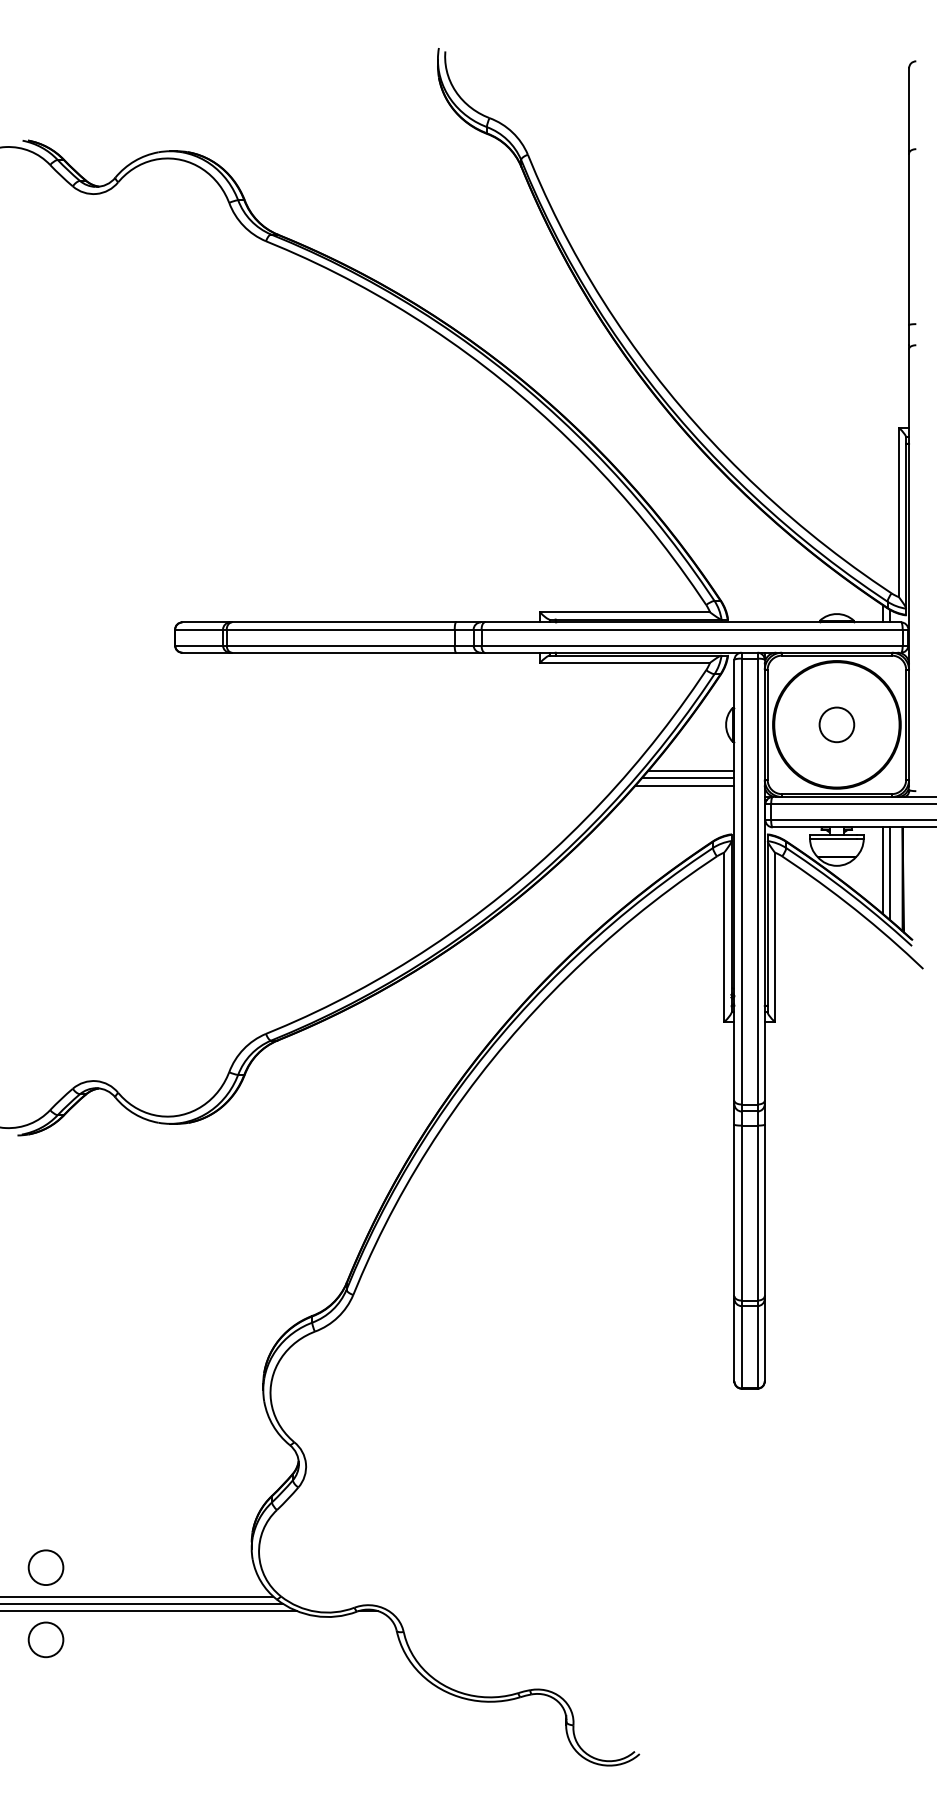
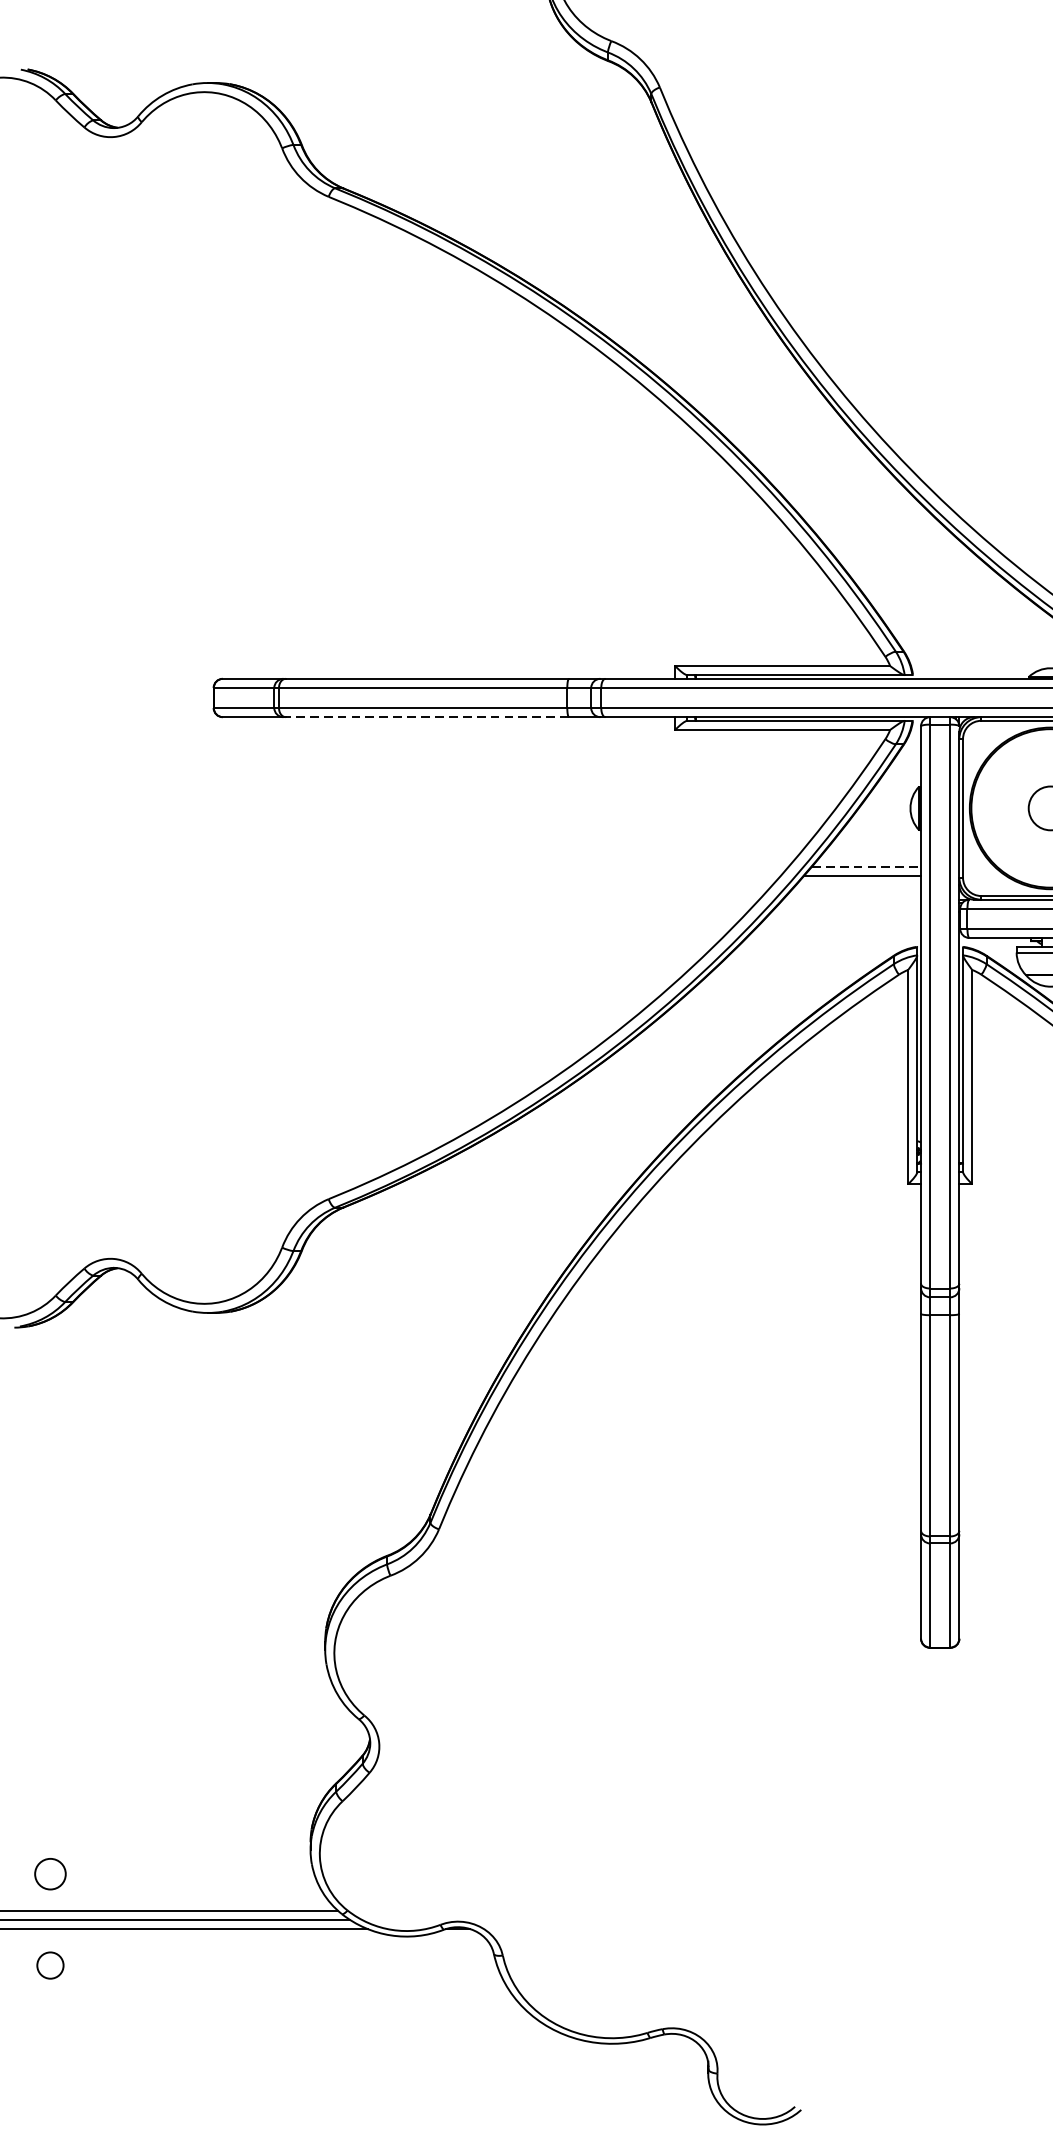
line: (344, 652) -> (427, 716), solid -> dashed
line: (691, 771) -> (866, 867), solid -> dashed
line: (684, 785) -> (857, 885), removed
circle: (45, 1567) -> (49, 1873), size x0.7
circle: (45, 1639) -> (49, 1965), size x0.6

